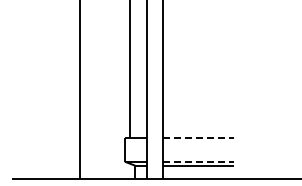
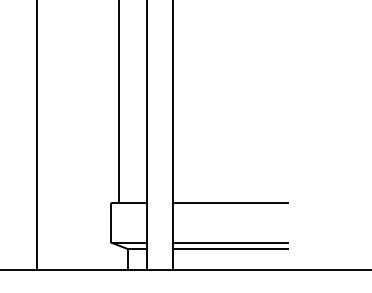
line: (198, 137) -> (231, 202), dashed -> solid
line: (198, 161) -> (231, 242), dashed -> solid

